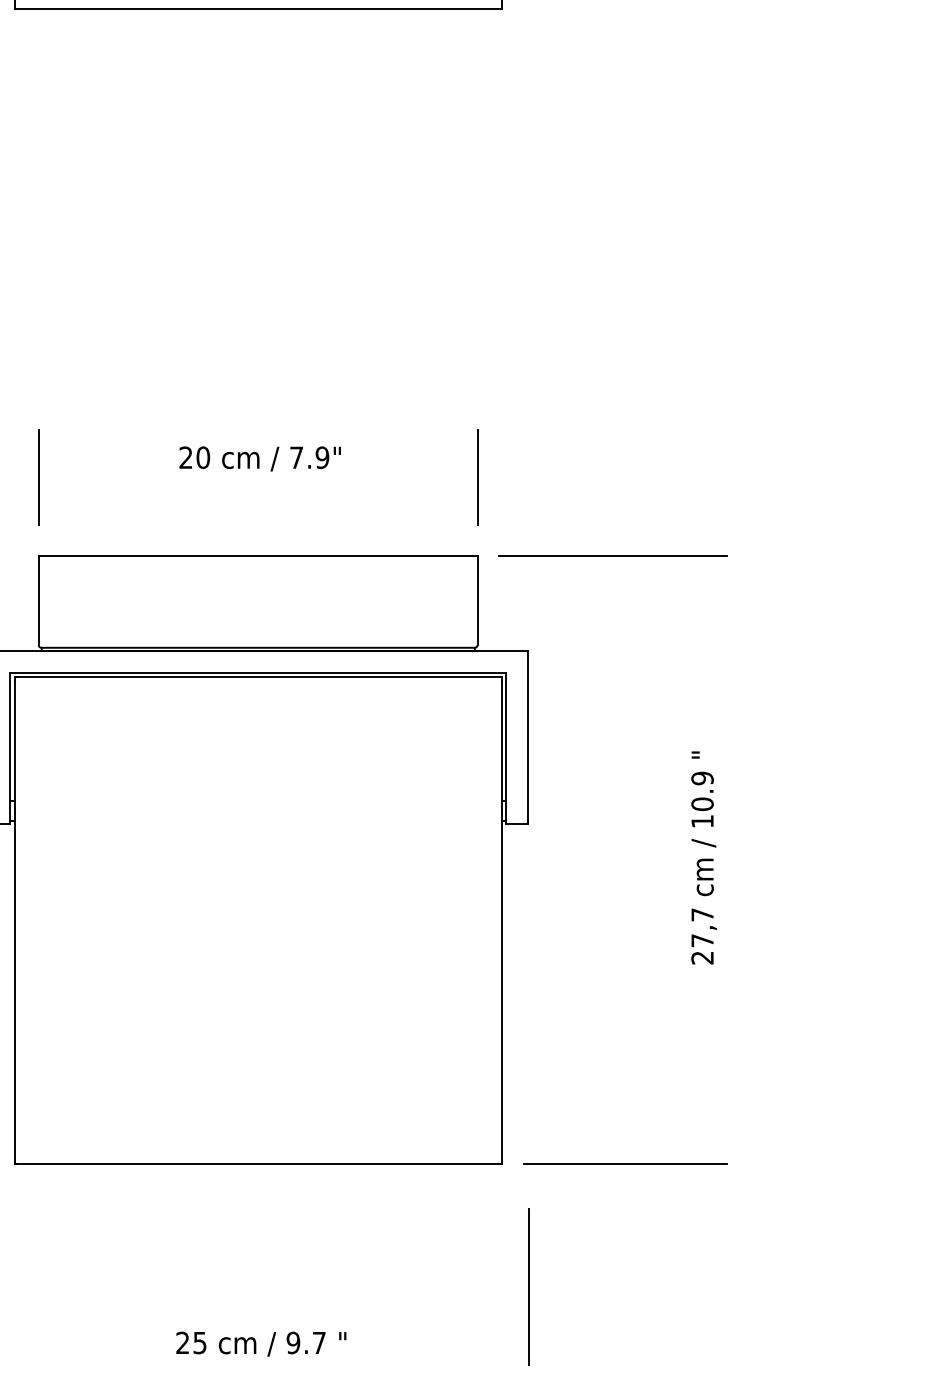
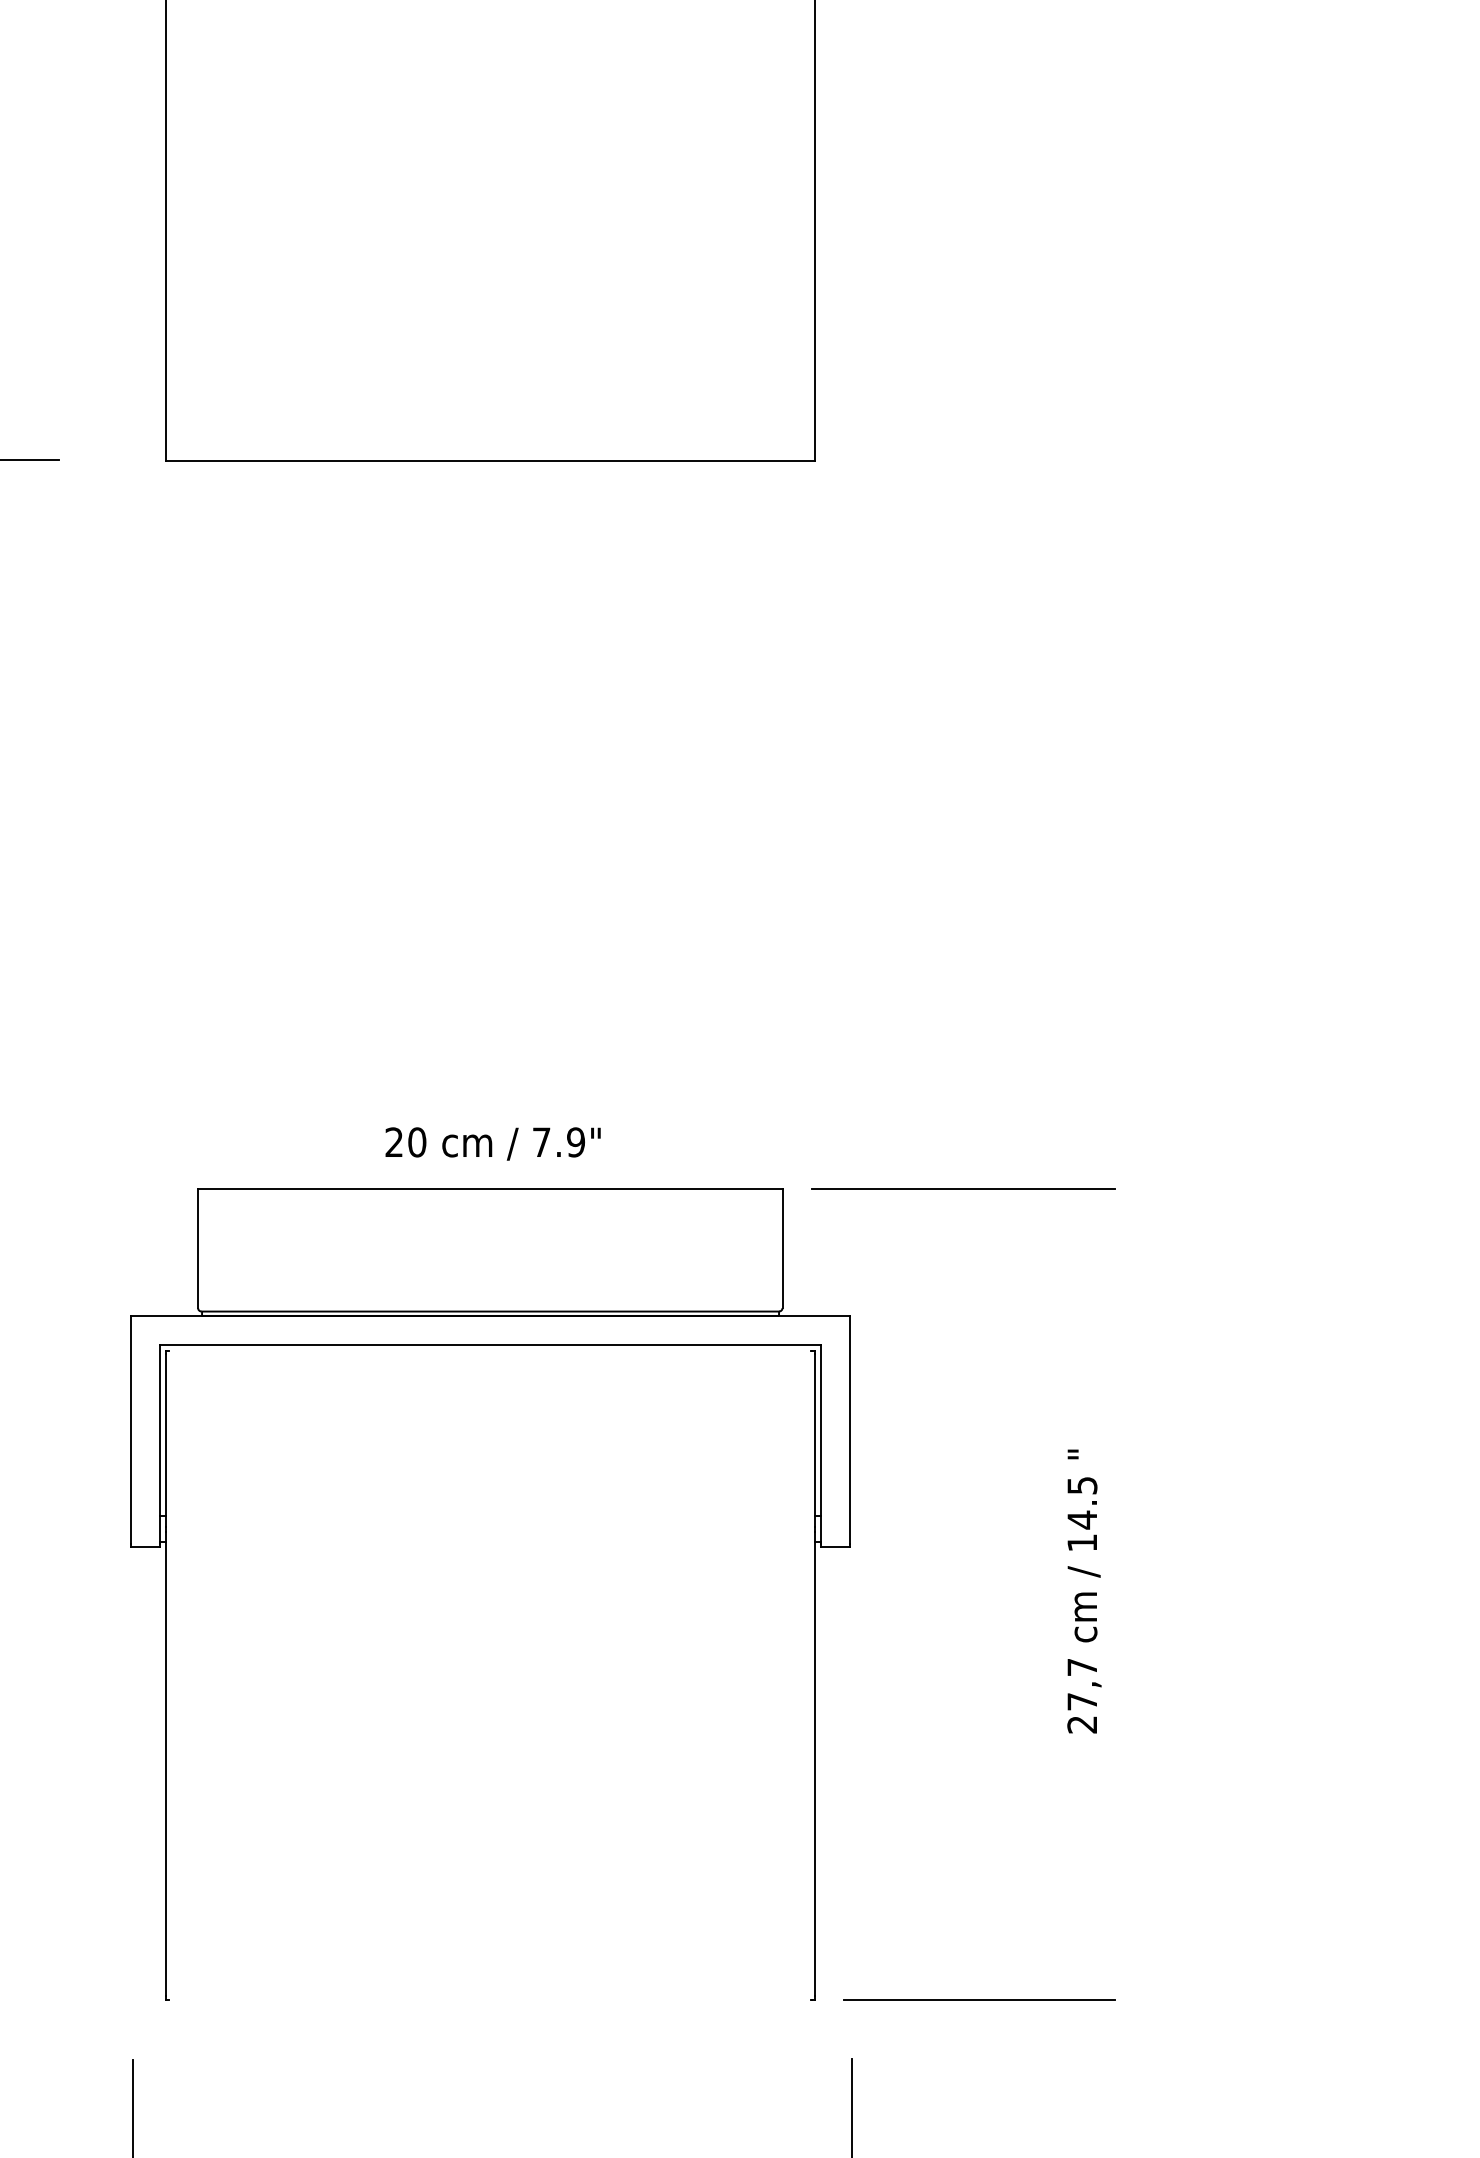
text: (259, 458) -> (492, 1143), moved
line: (39, 477) -> (198, 1084), removed
line: (477, 477) -> (782, 1084), removed
line: (258, 677) -> (490, 1351), removed
text: (702, 791) -> (1082, 1502), 10.9 -> 14.5
line: (258, 1164) -> (490, 1999), removed

